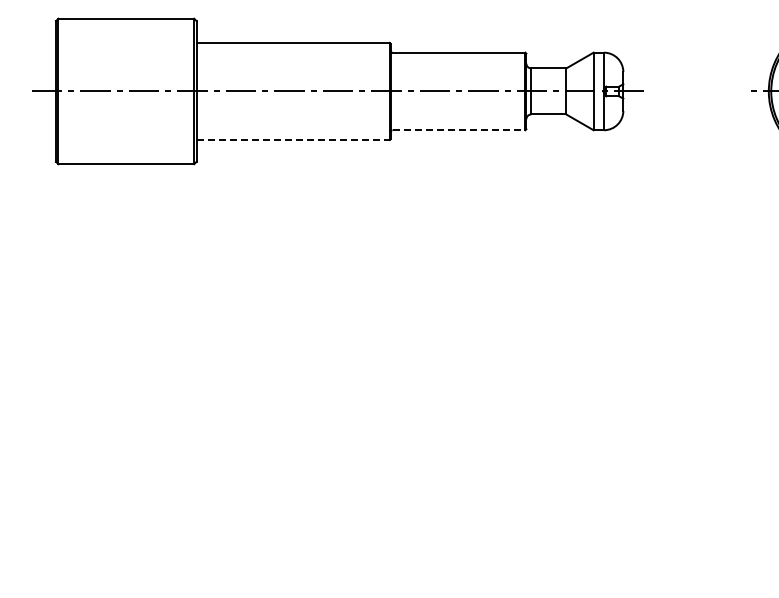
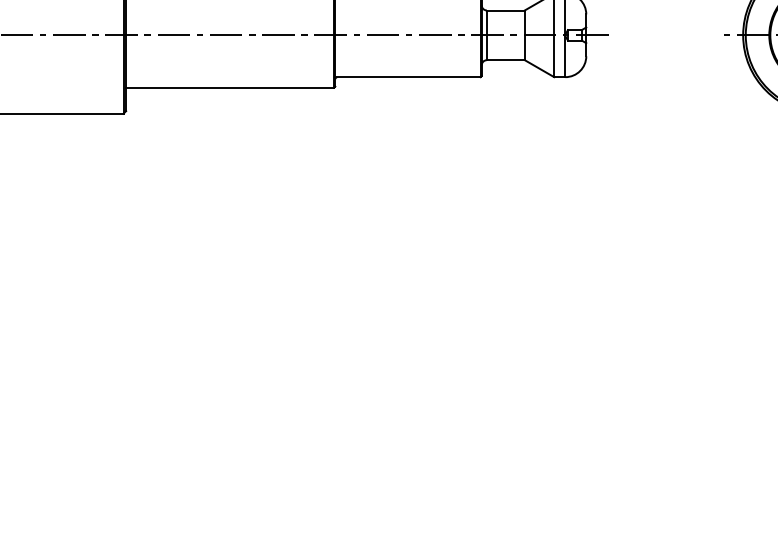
line: (459, 130) -> (409, 77), dashed -> solid
line: (293, 139) -> (230, 87), dashed -> solid

